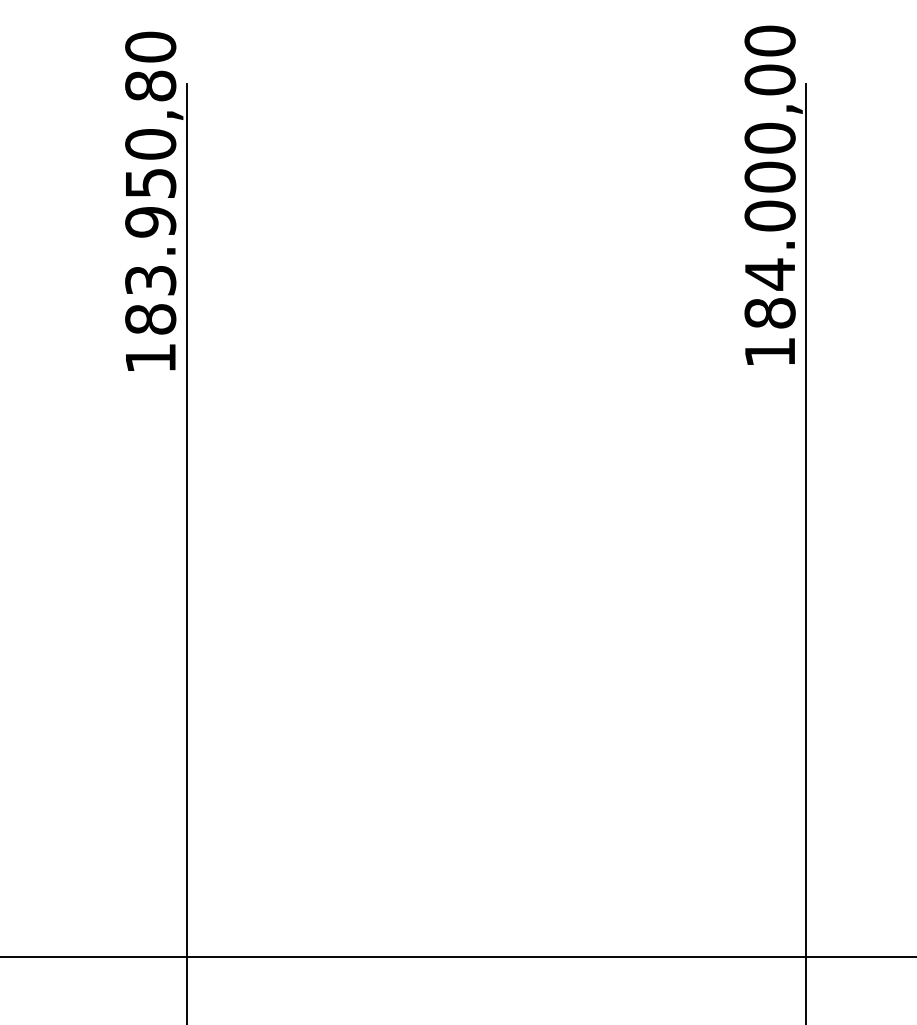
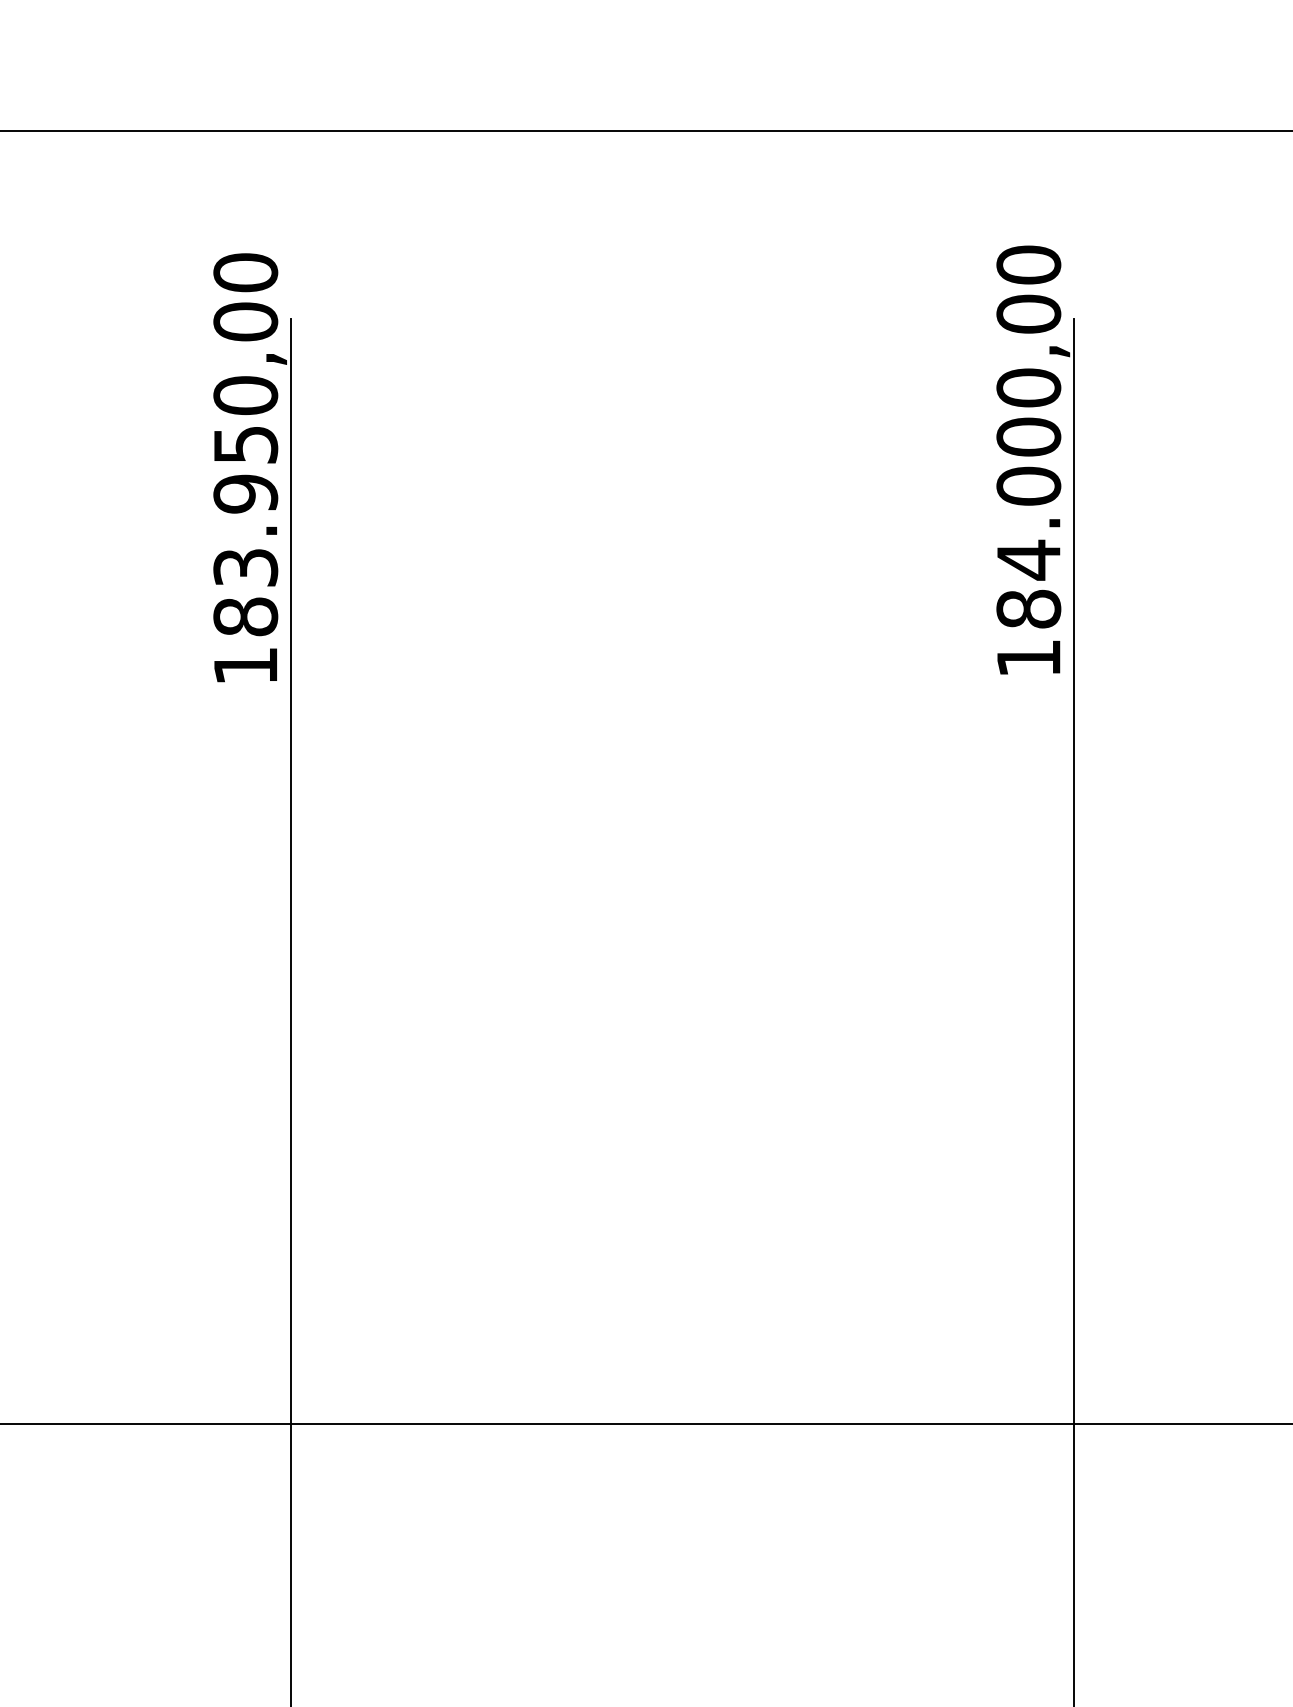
text: (150, 85) -> (245, 321), 183.950,80 -> 183.950,00

